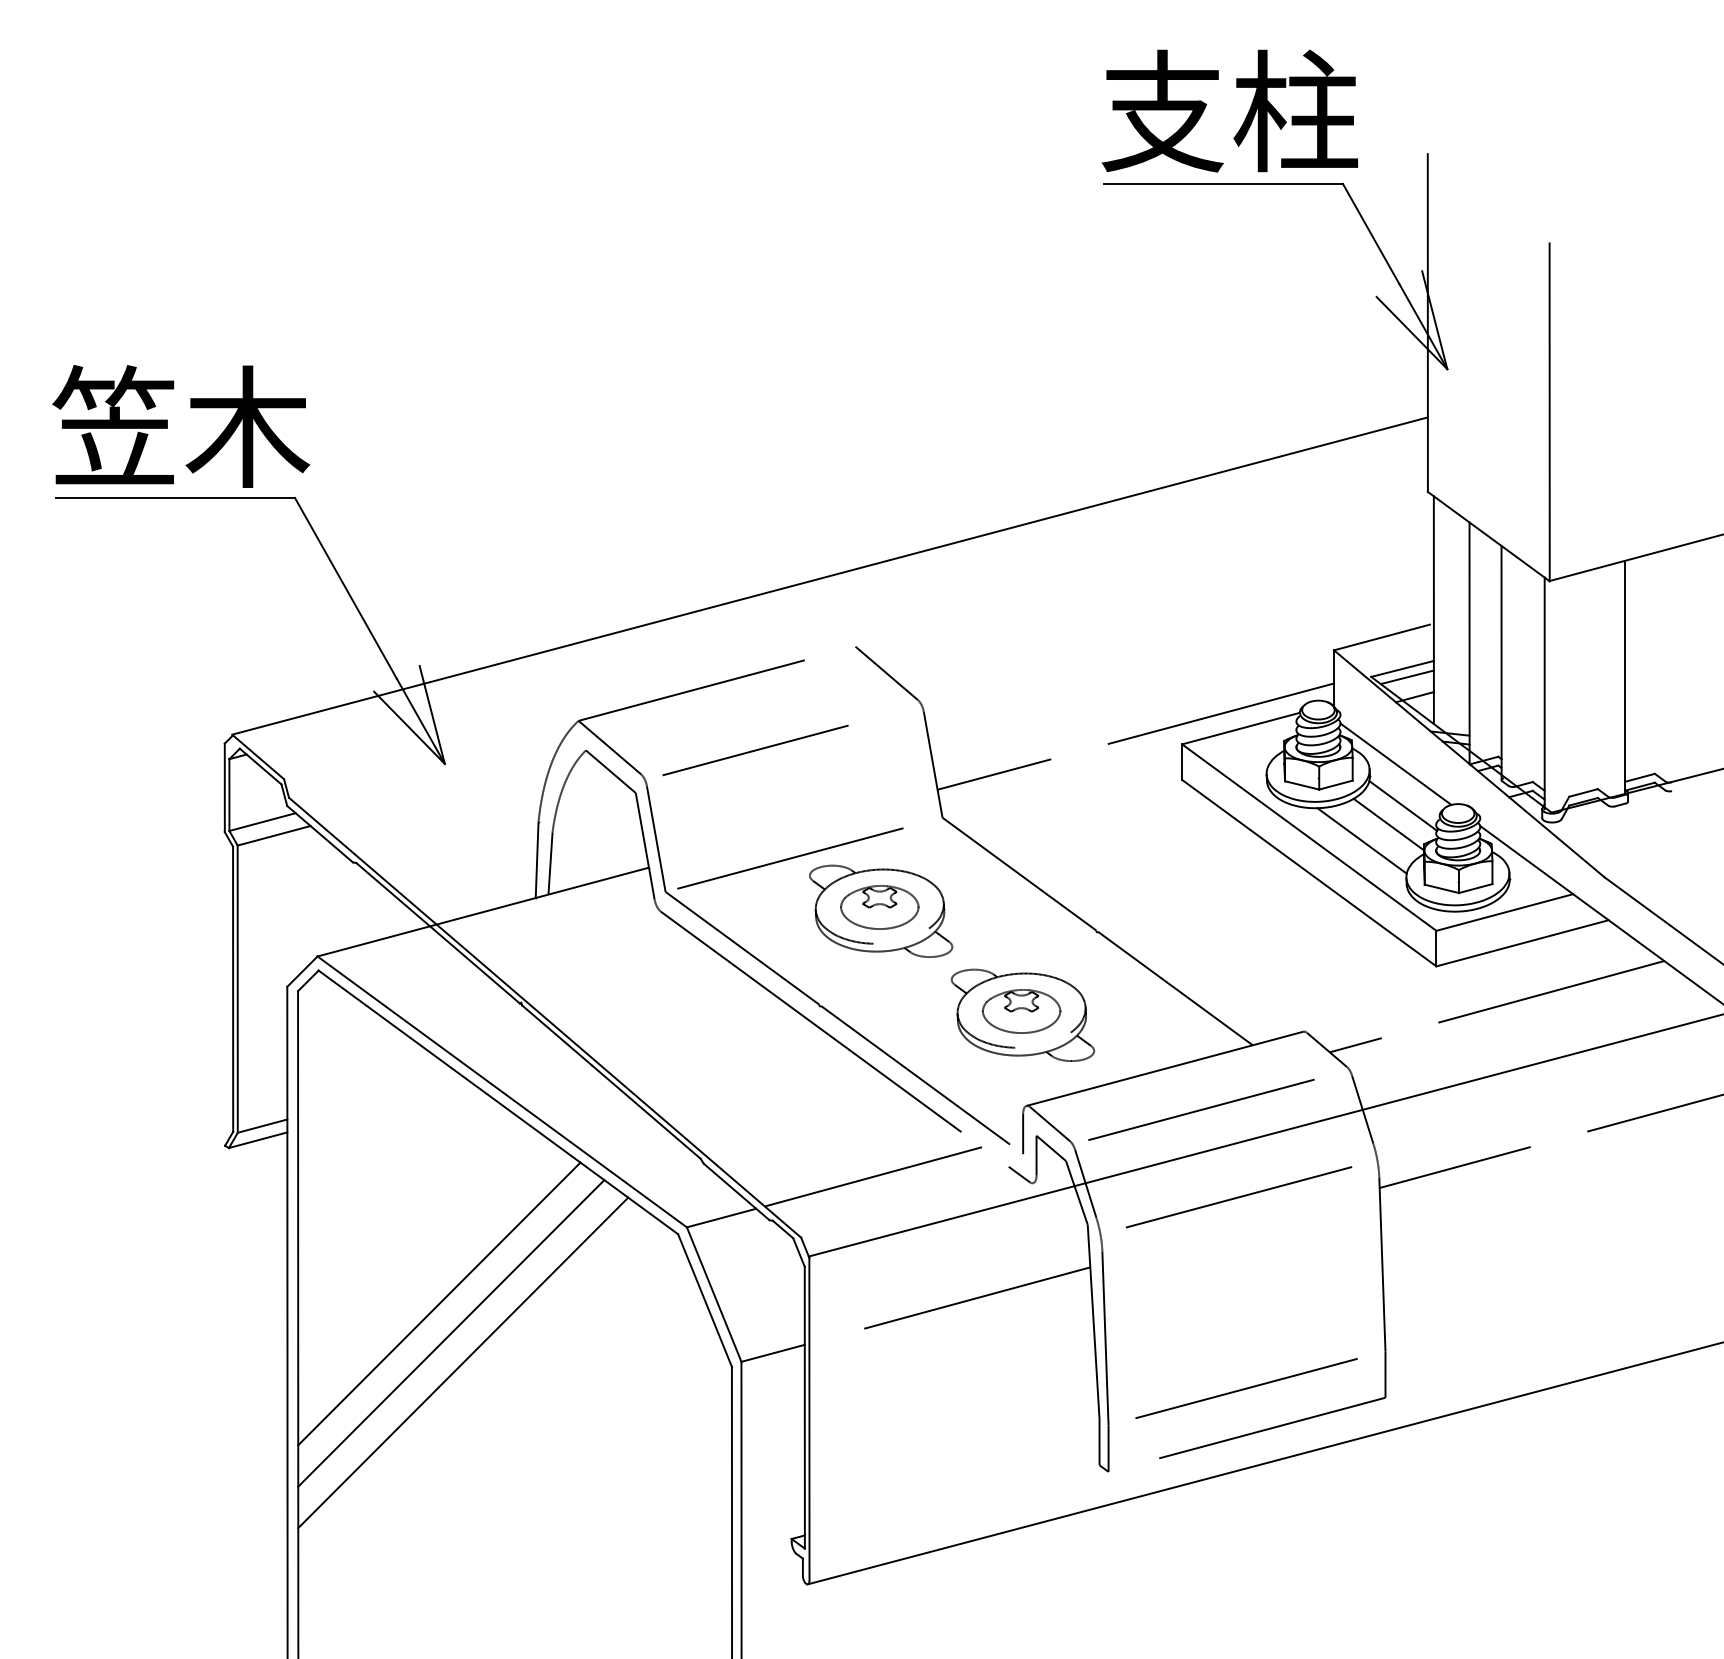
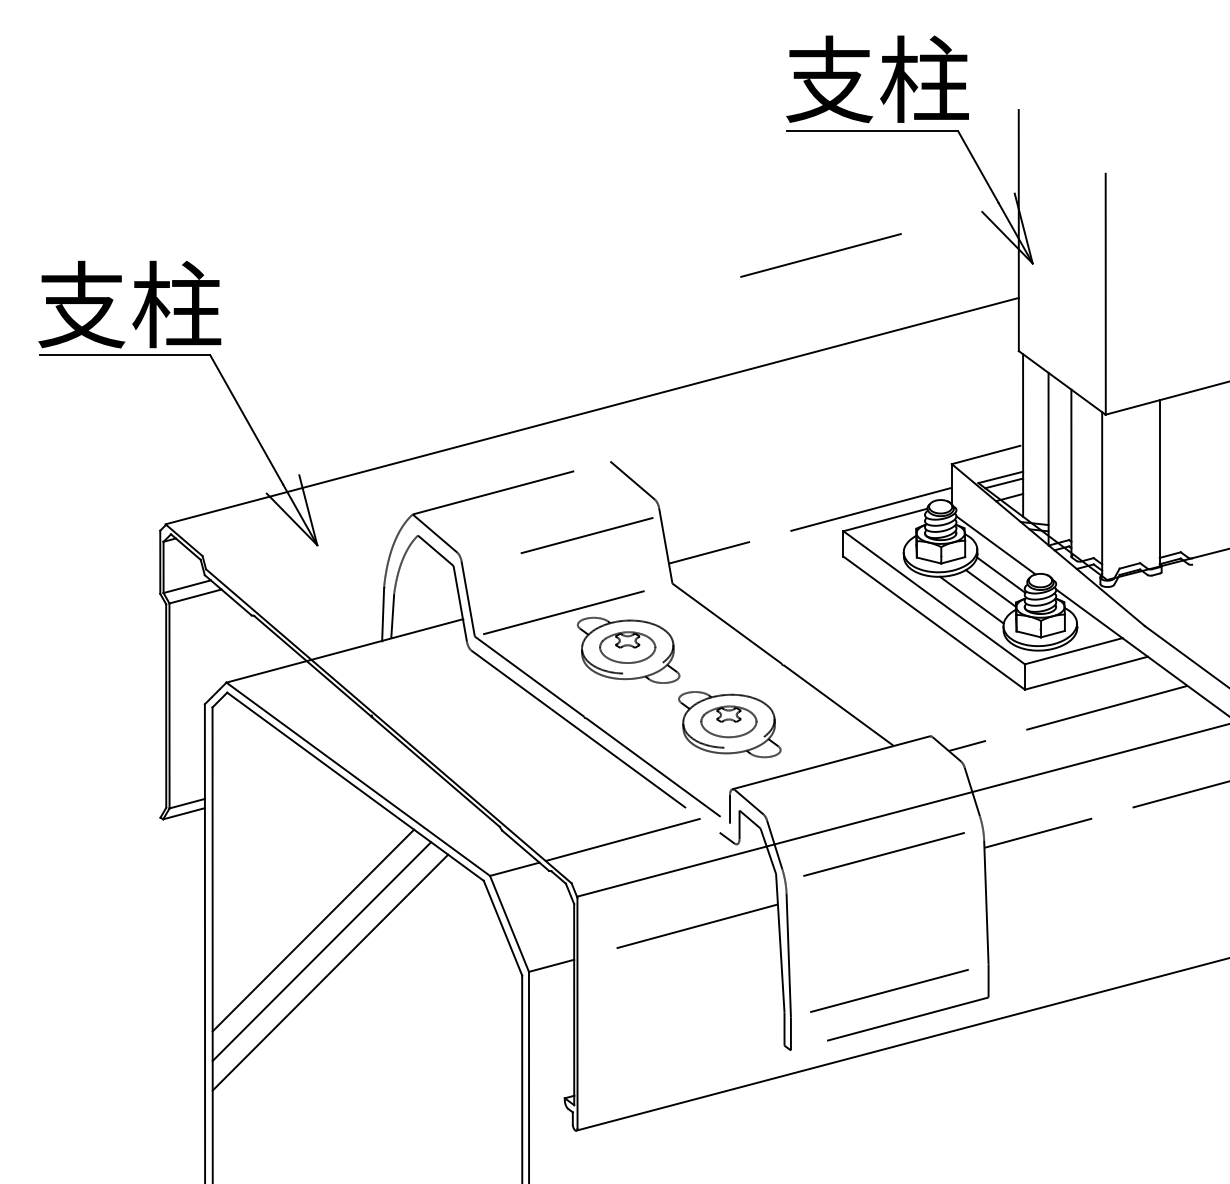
line: (1149, 357) -> (820, 255), added
text: (181, 426) -> (129, 304), 笠木 -> 支柱
line: (754, 750) -> (586, 535), moved
line: (1204, 1107) -> (859, 790), removed

